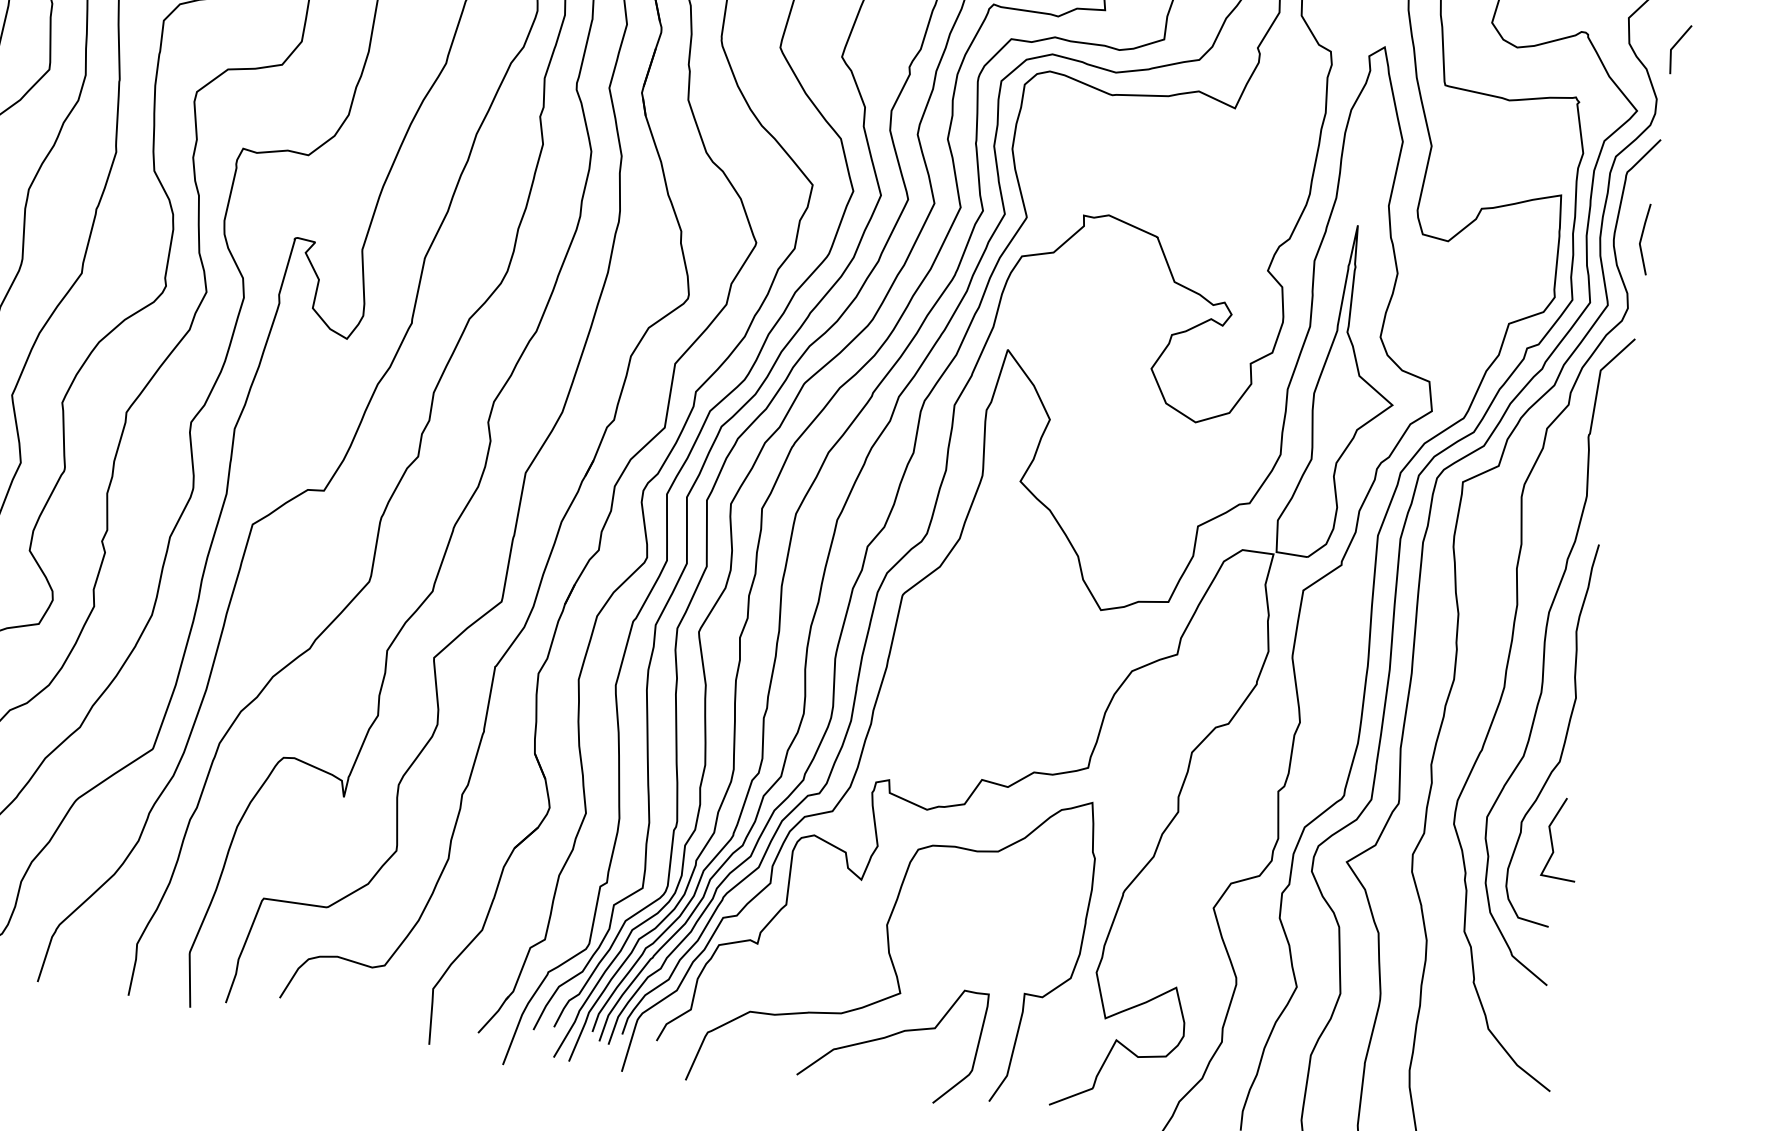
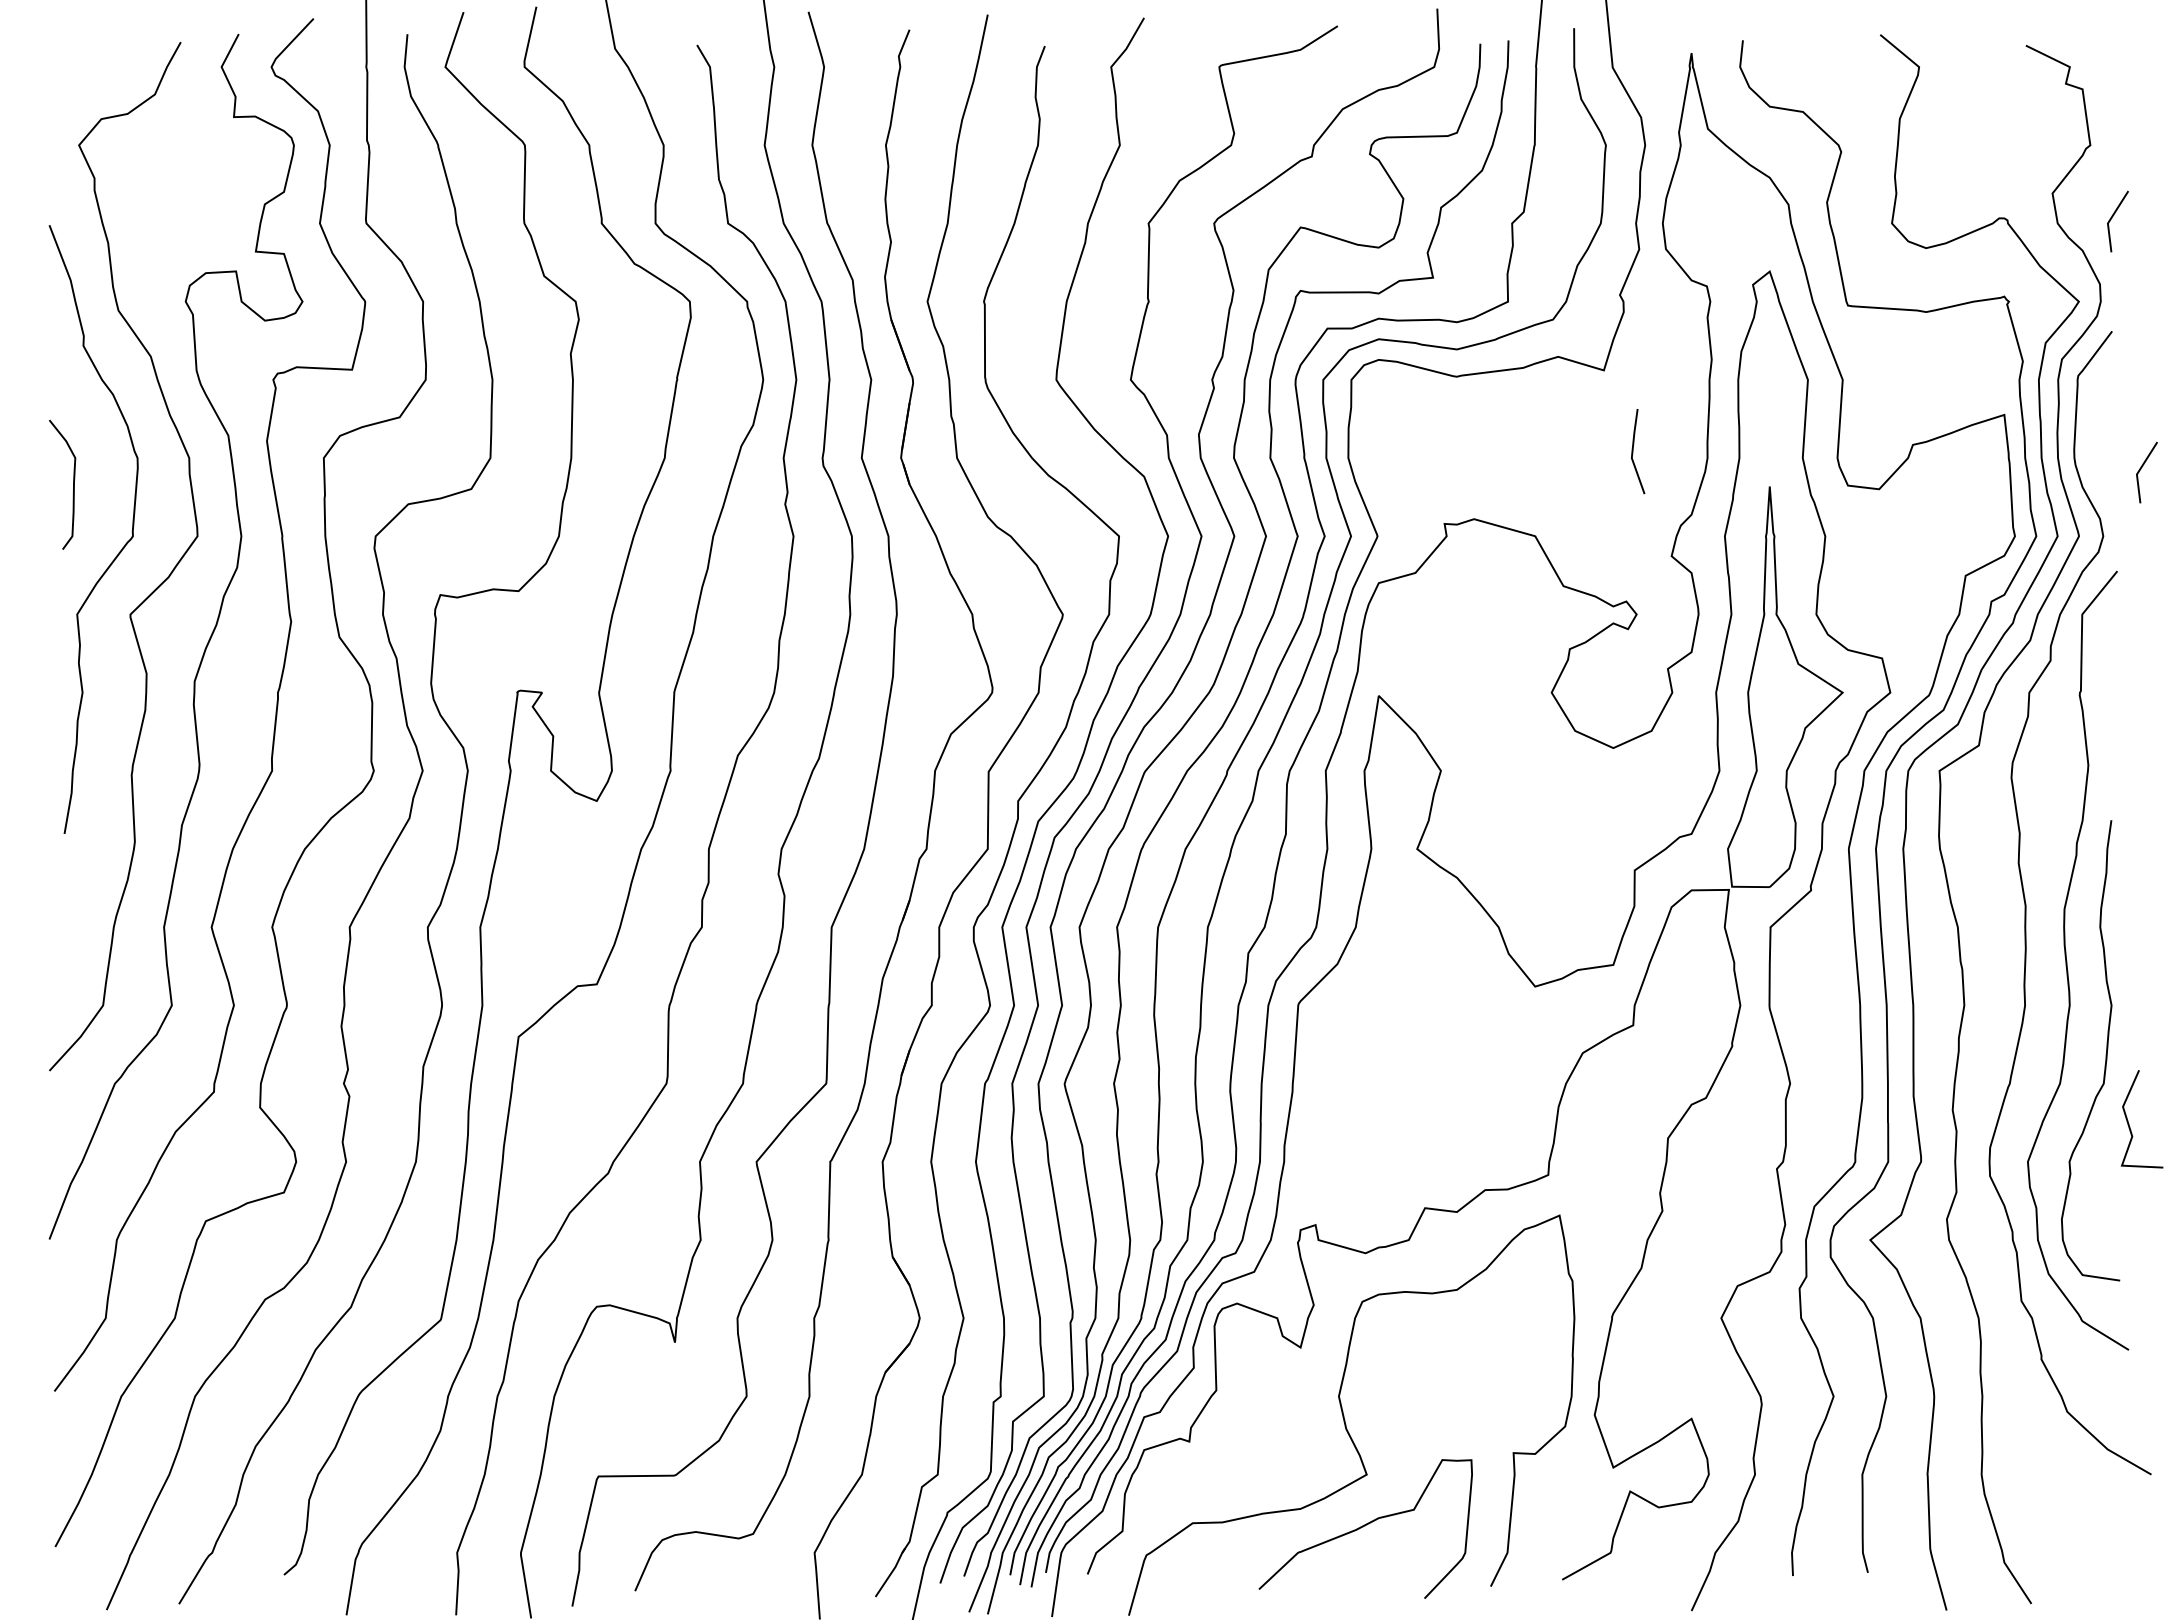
line: (1642, 238) -> (1633, 451), moved
line: (1667, 257) -> (2141, 469), added
line: (1552, 841) -> (2129, 1123), moved

